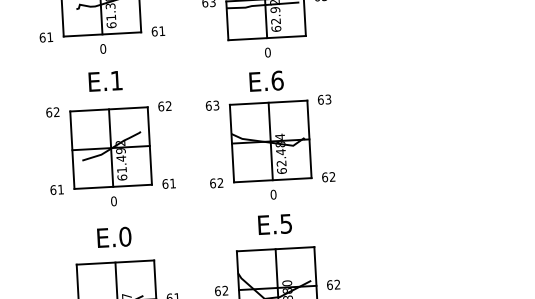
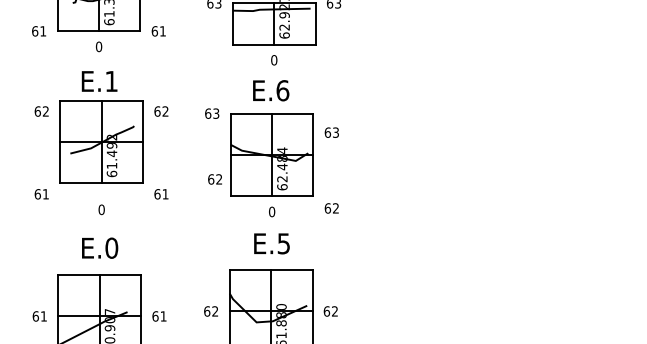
text: (324, 99) -> (331, 132), moved
part: (110, 147) -> (101, 141), moved
text: (328, 177) -> (331, 208), moved
text: (216, 183) -> (214, 179), moved

